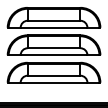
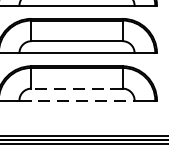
line: (53, 75) -> (76, 88), solid -> dashed
line: (54, 82) -> (77, 100), solid -> dashed

